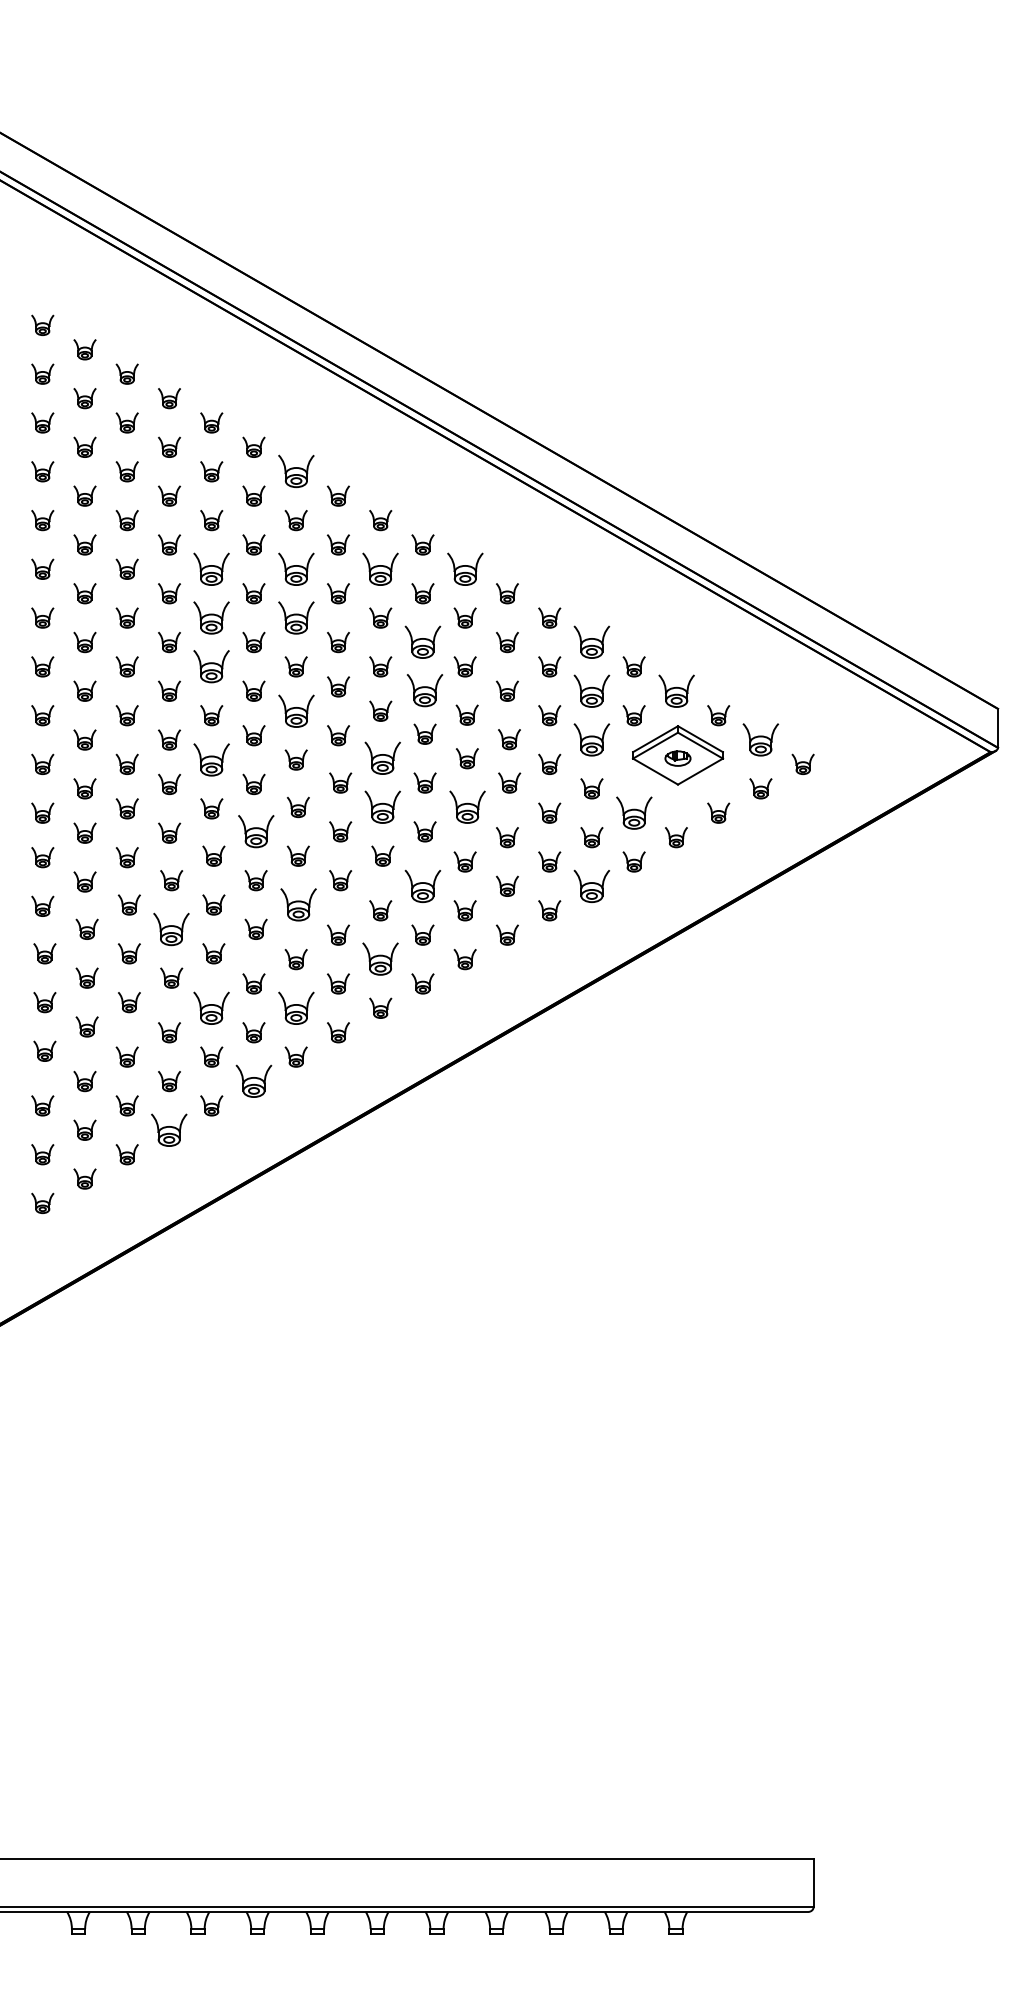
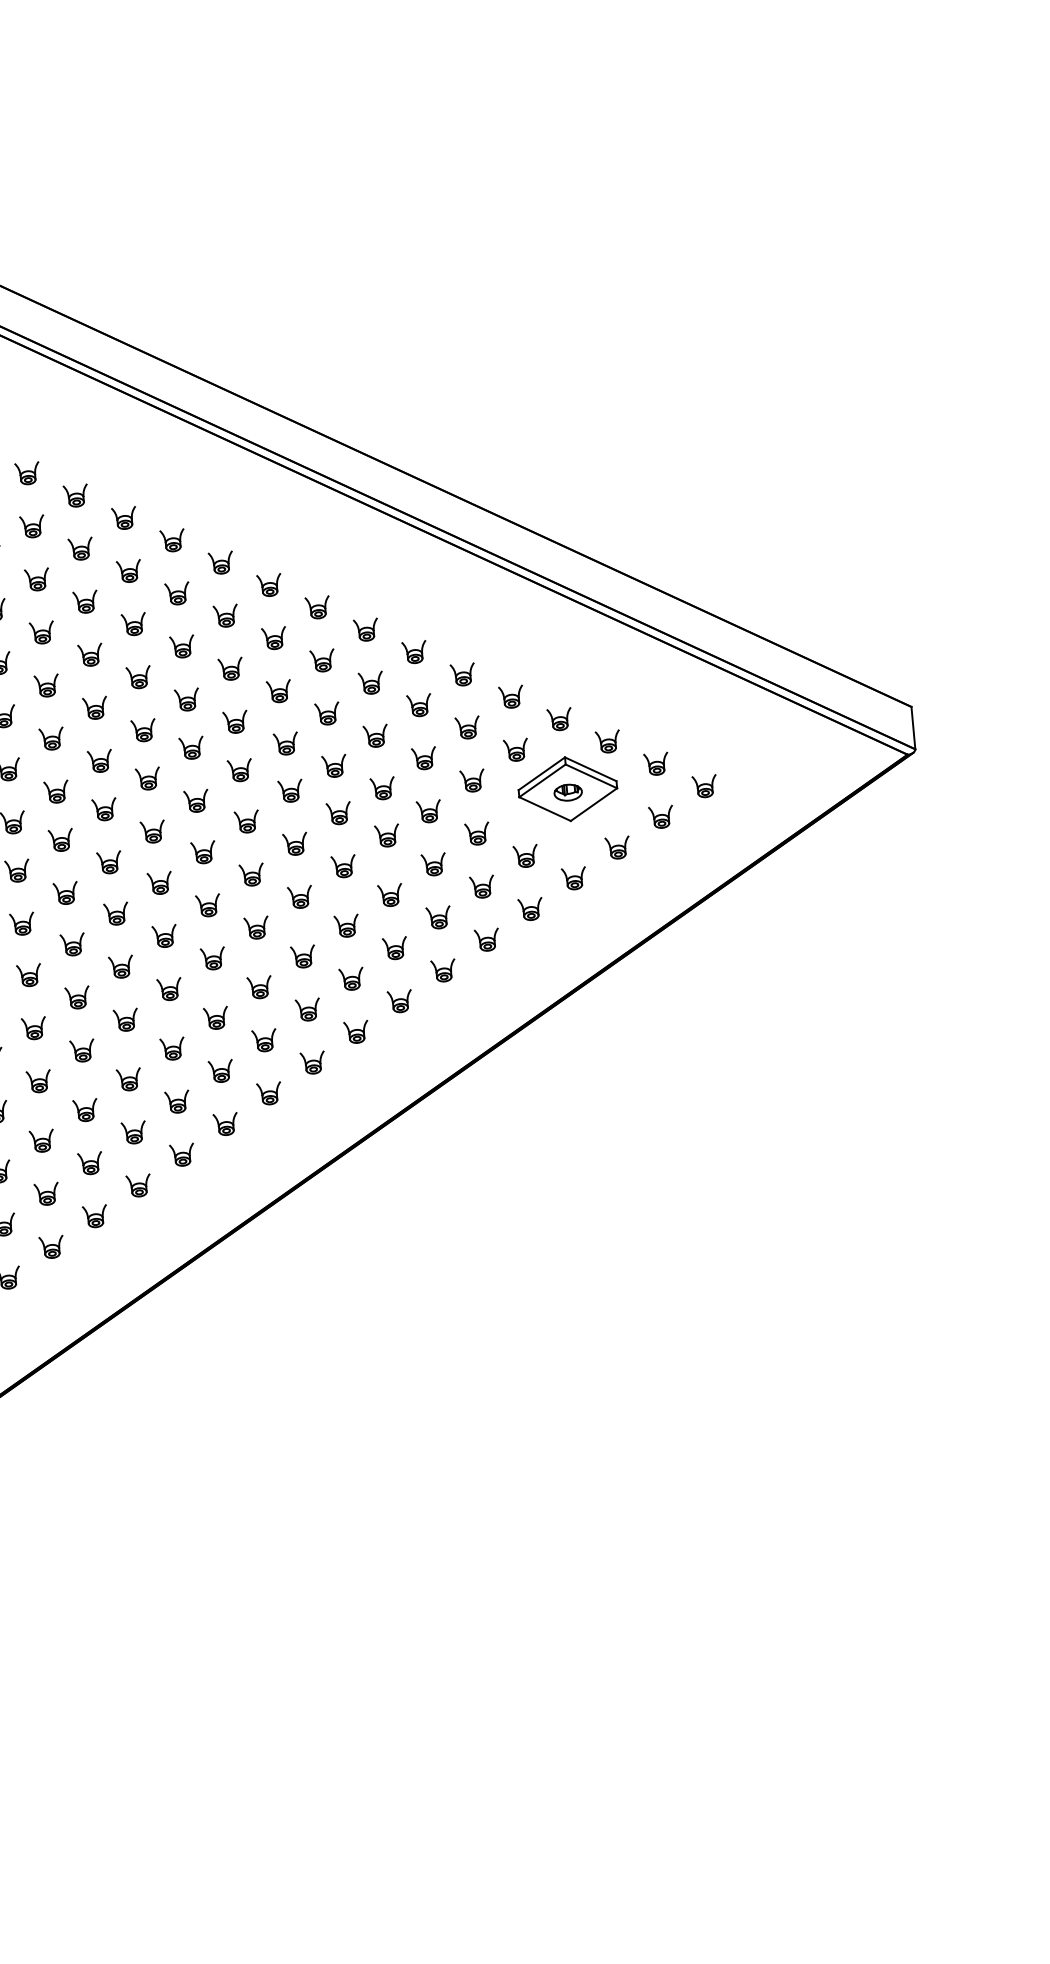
part: (295, 471) -> (123, 518), size x0.62
part: (211, 568) -> (41, 632), size x0.62
part: (295, 568) -> (133, 623), size x0.62
part: (380, 568) -> (225, 615), size x0.62
part: (464, 568) -> (317, 607), size x0.62
part: (211, 617) -> (46, 685), size x0.62
part: (295, 617) -> (138, 677), size x0.62
part: (422, 642) -> (278, 691), size x0.62
part: (591, 642) -> (462, 674), size x0.62
part: (211, 666) -> (51, 738), size x0.62
part: (424, 690) -> (285, 743), size x0.62
part: (591, 690) -> (467, 727), size x0.62
part: (675, 690) -> (558, 718), size x0.62
part: (295, 710) -> (147, 778), size x0.62
part: (591, 739) -> (472, 780), size x0.62
part: (760, 739) -> (656, 763), size x0.62
part: (382, 758) -> (246, 821), size x0.62
part: (211, 759) -> (60, 839), size x0.62
part: (382, 807) -> (251, 875), size x0.62
part: (466, 807) -> (342, 866), size x0.62
part: (633, 812) -> (525, 855), size x0.62
part: (255, 831) -> (115, 913), size x0.62
part: (422, 885) -> (302, 956), size x0.62
part: (591, 885) -> (486, 939), size x0.62
part: (297, 904) -> (168, 989), size x0.62
part: (171, 928) -> (34, 1027), size x0.62
part: (380, 959) -> (264, 1040), size x0.62
part: (211, 1007) -> (85, 1109), size x0.62
part: (295, 1007) -> (176, 1101), size x0.62
part: (253, 1081) -> (138, 1186), size x0.62
part: (169, 1129) -> (51, 1246), size x0.62

